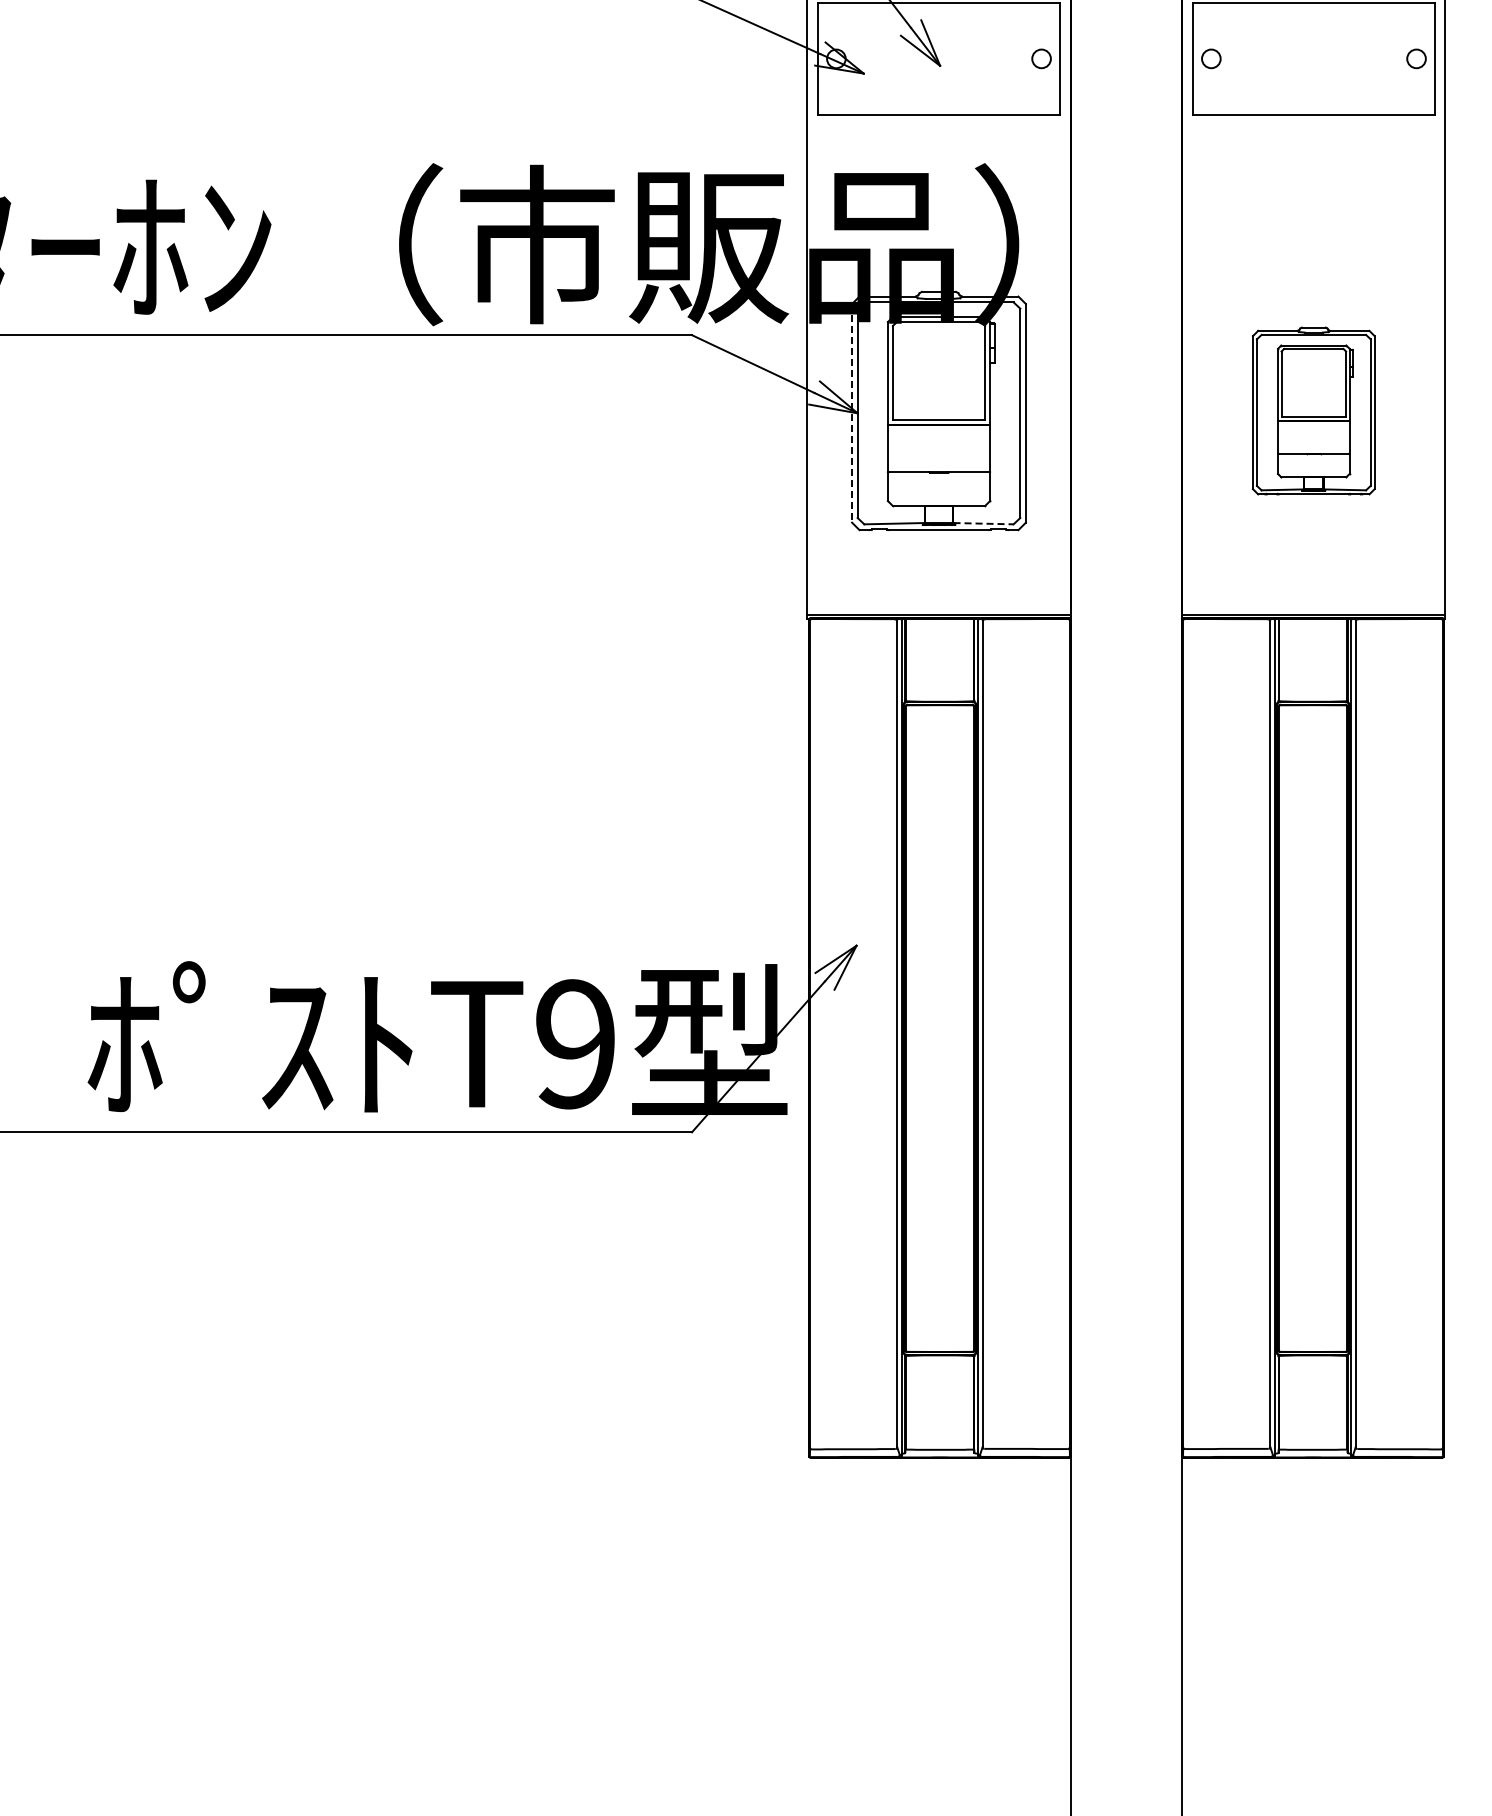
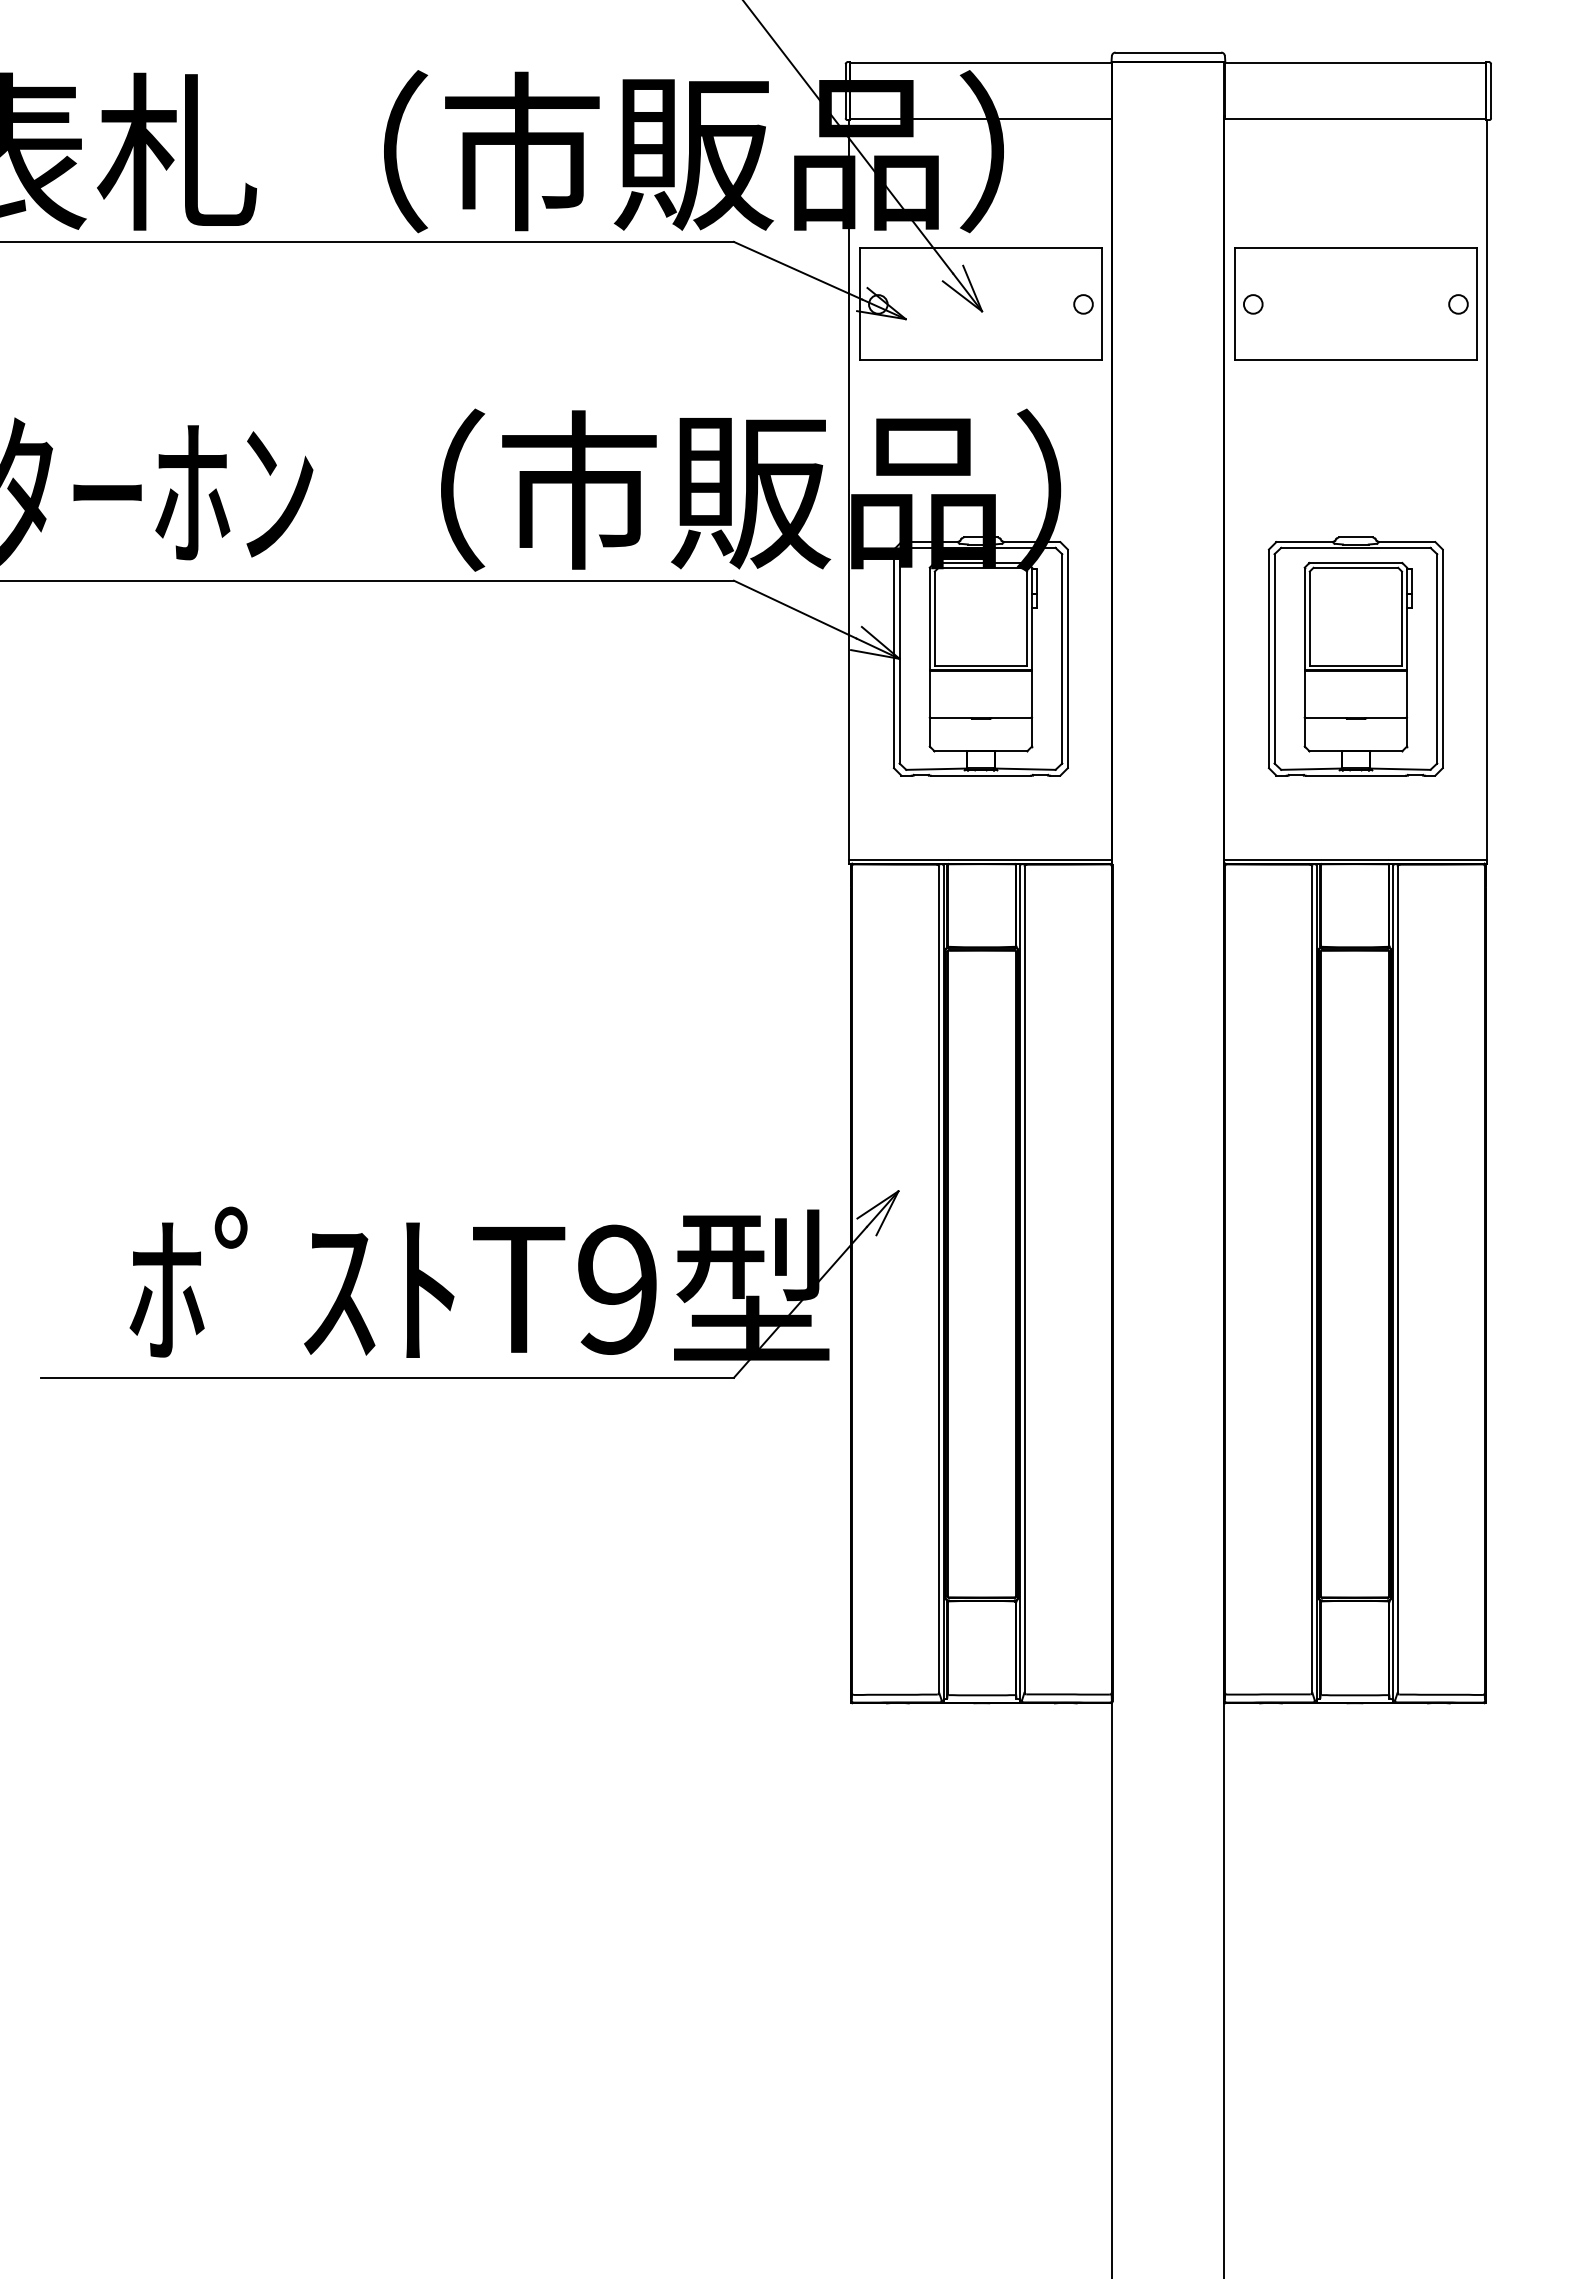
part: (1313, 410) -> (1355, 656), size x1.43
line: (852, 413) -> (894, 659), dashed -> solid
line: (984, 523) -> (1026, 769), dashed -> solid

